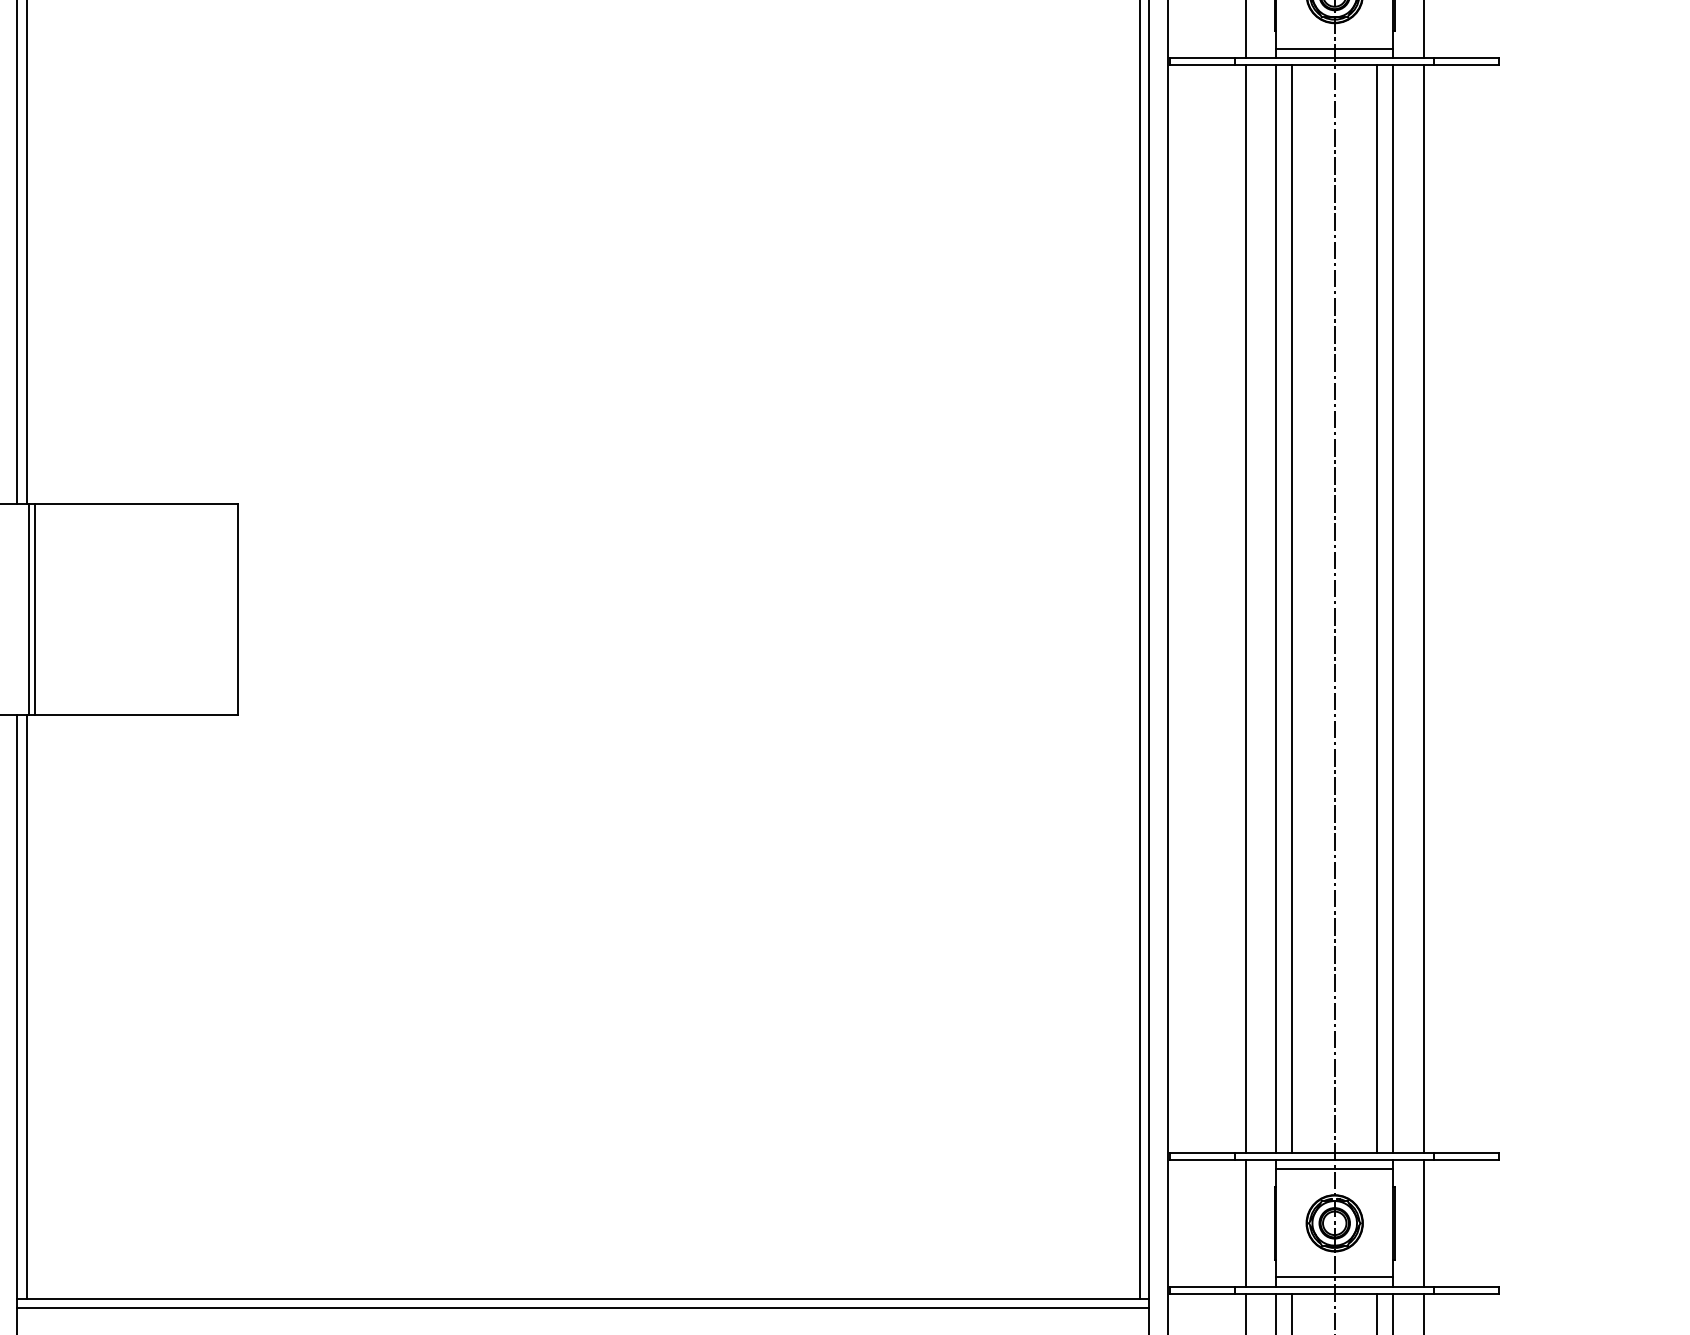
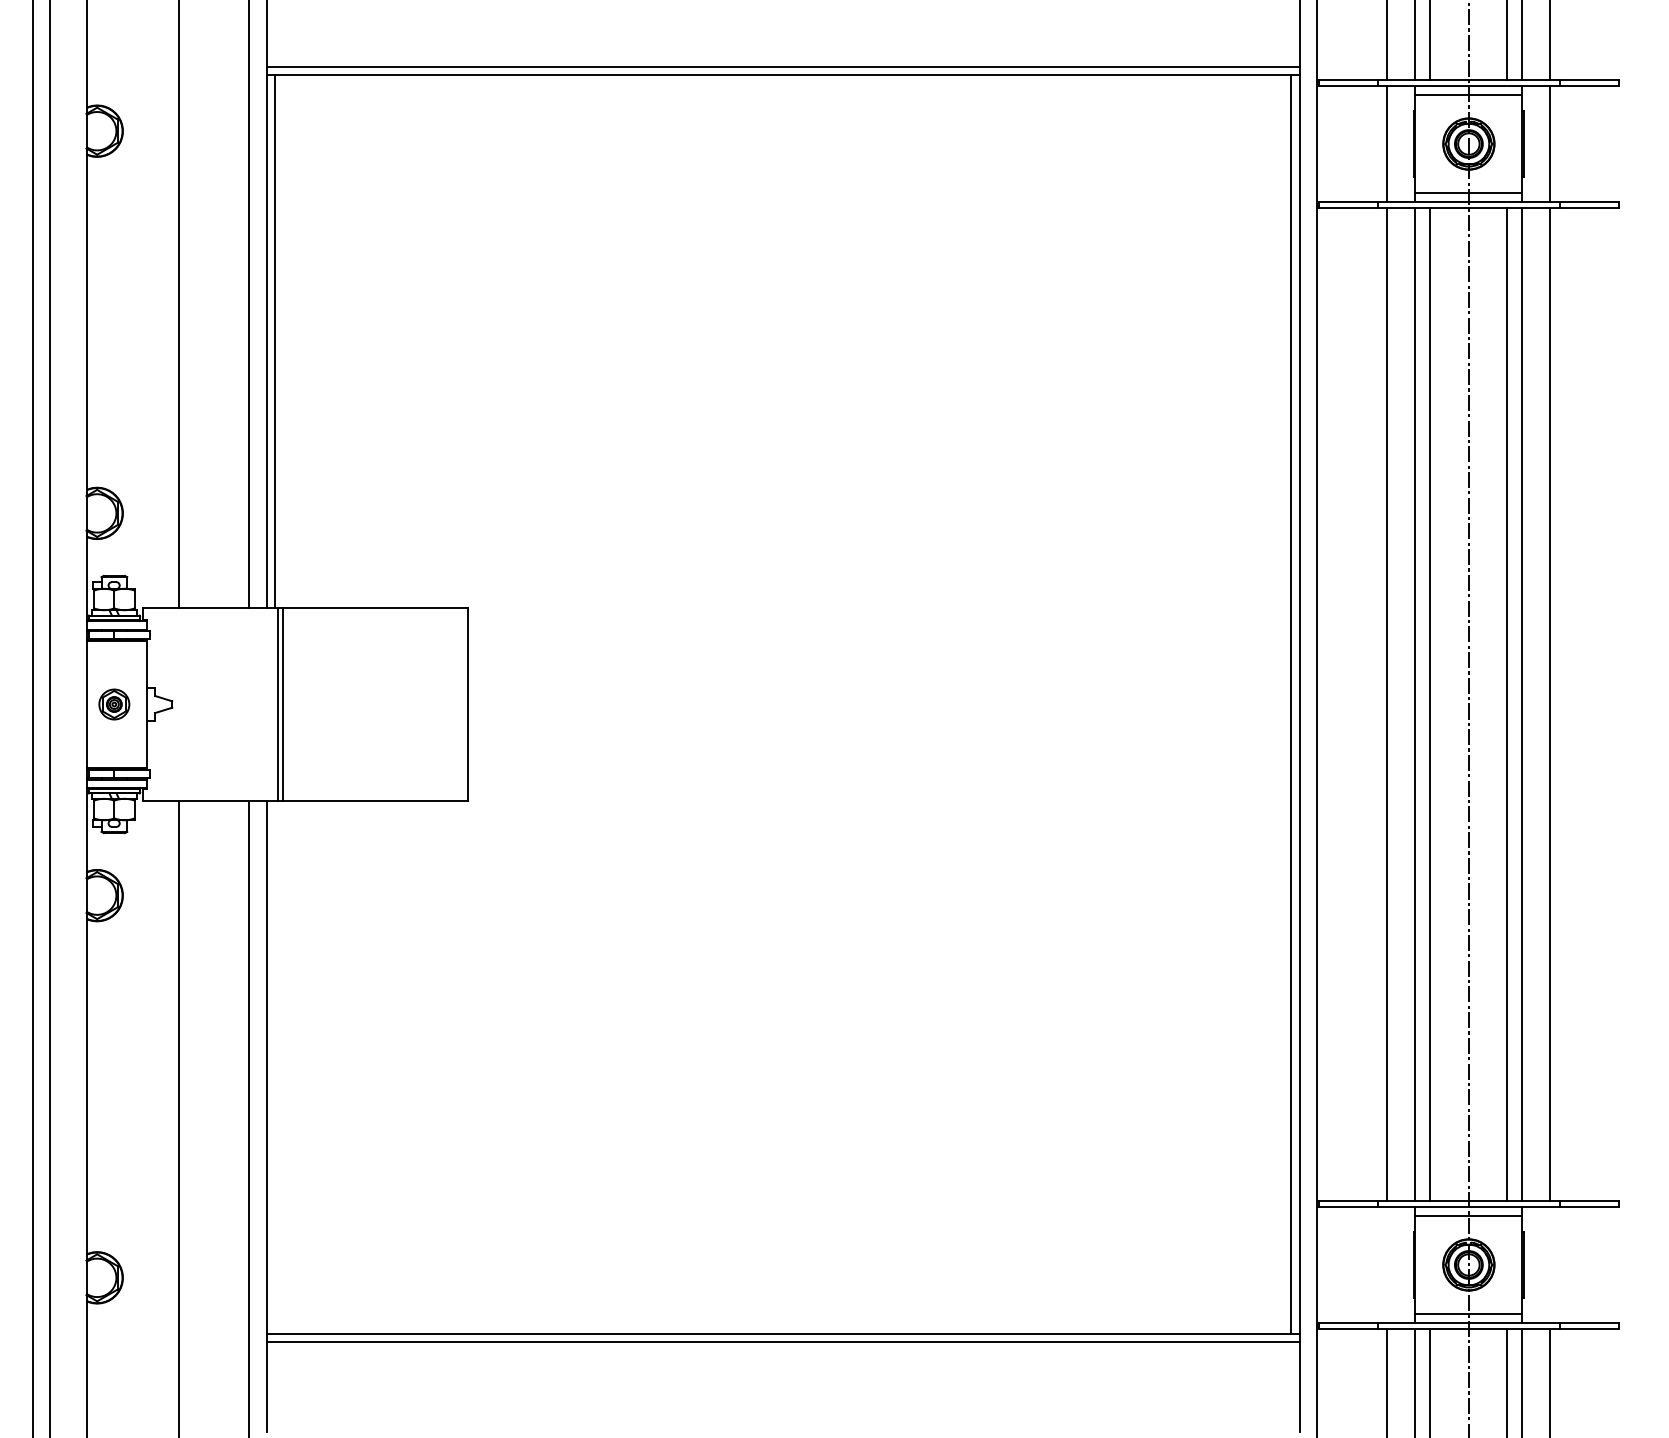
line: (27, 1005) -> (275, 1066), removed
line: (1245, 1222) -> (1387, 1264), removed
line: (1424, 1222) -> (1550, 1264), removed

